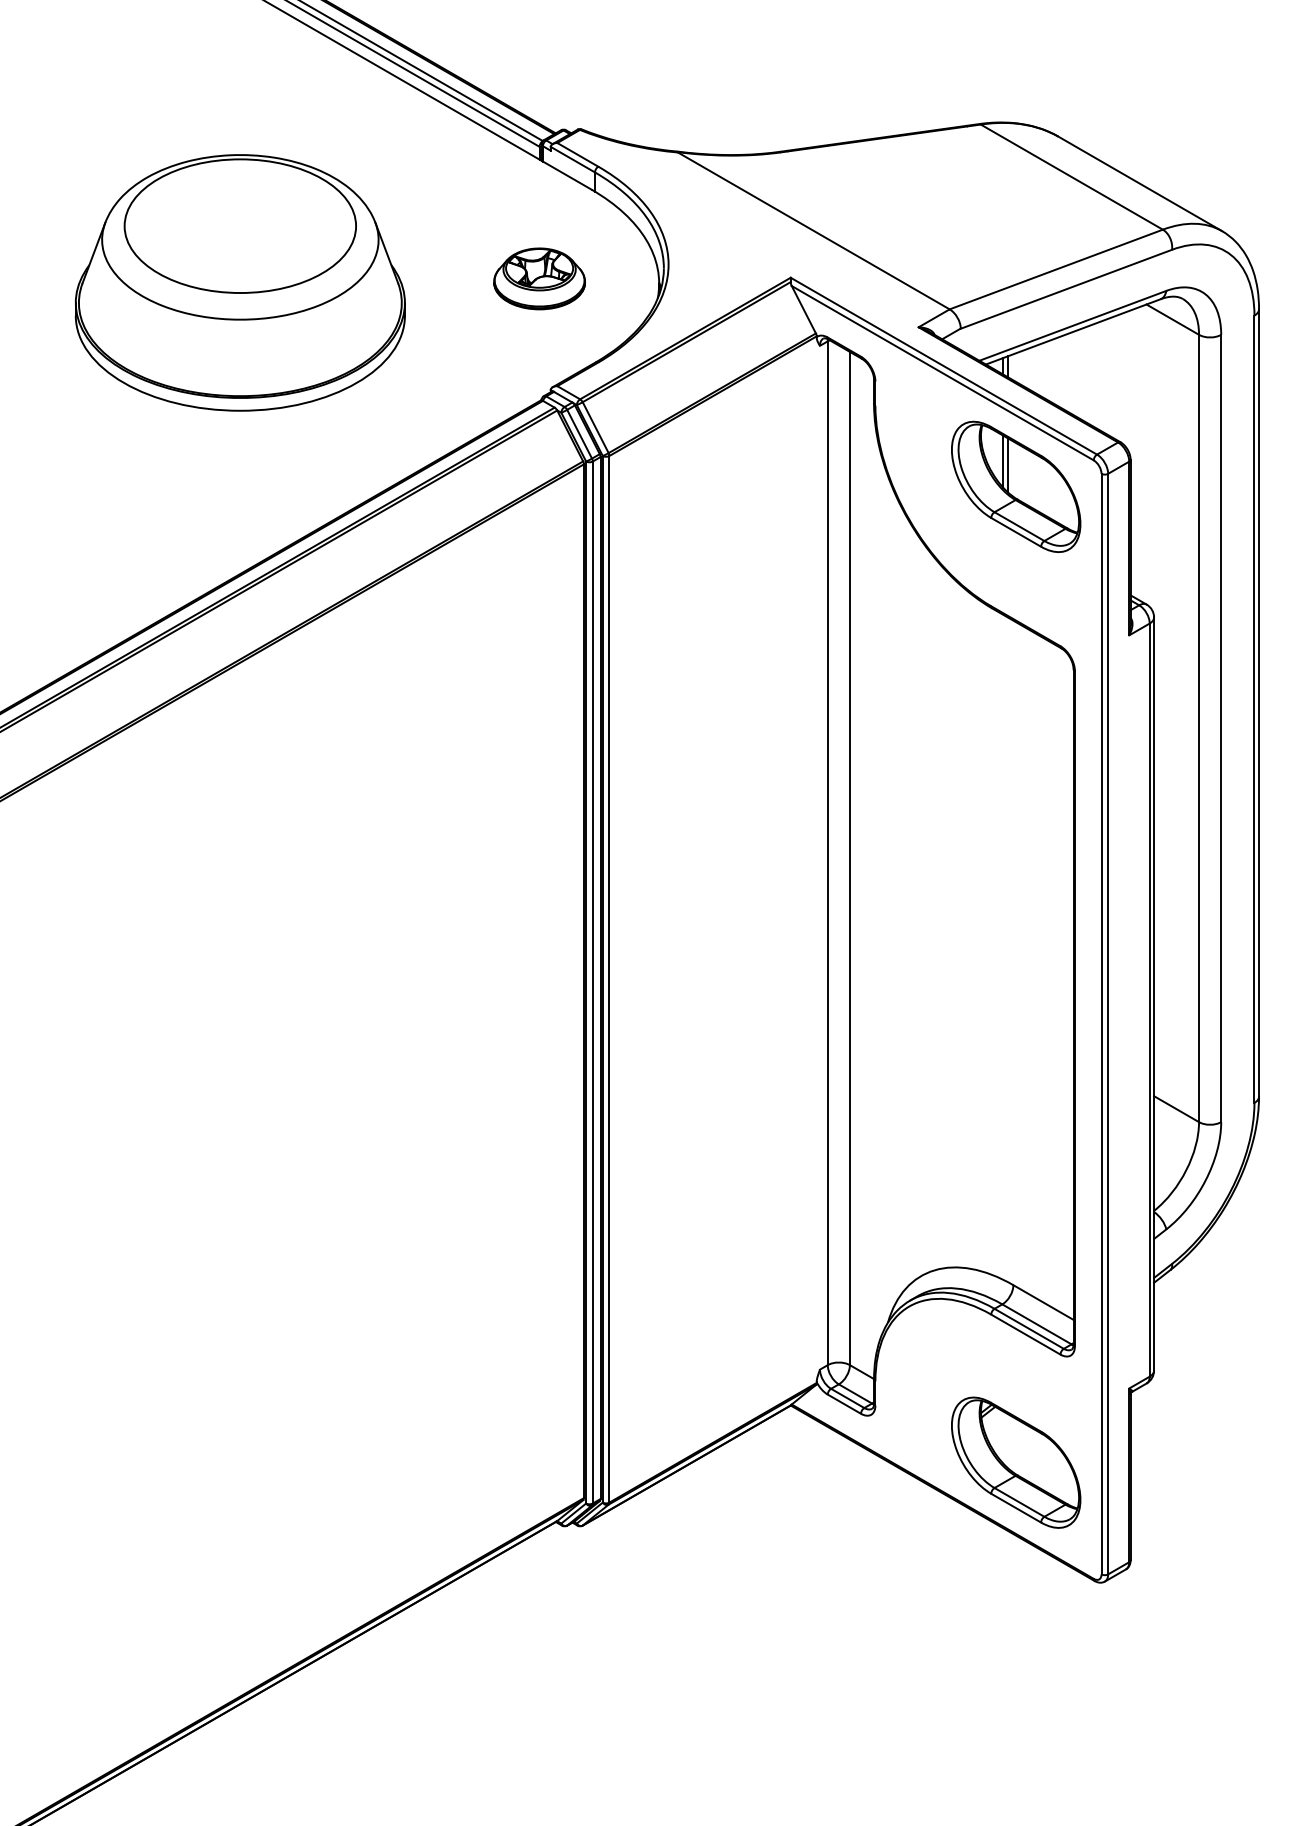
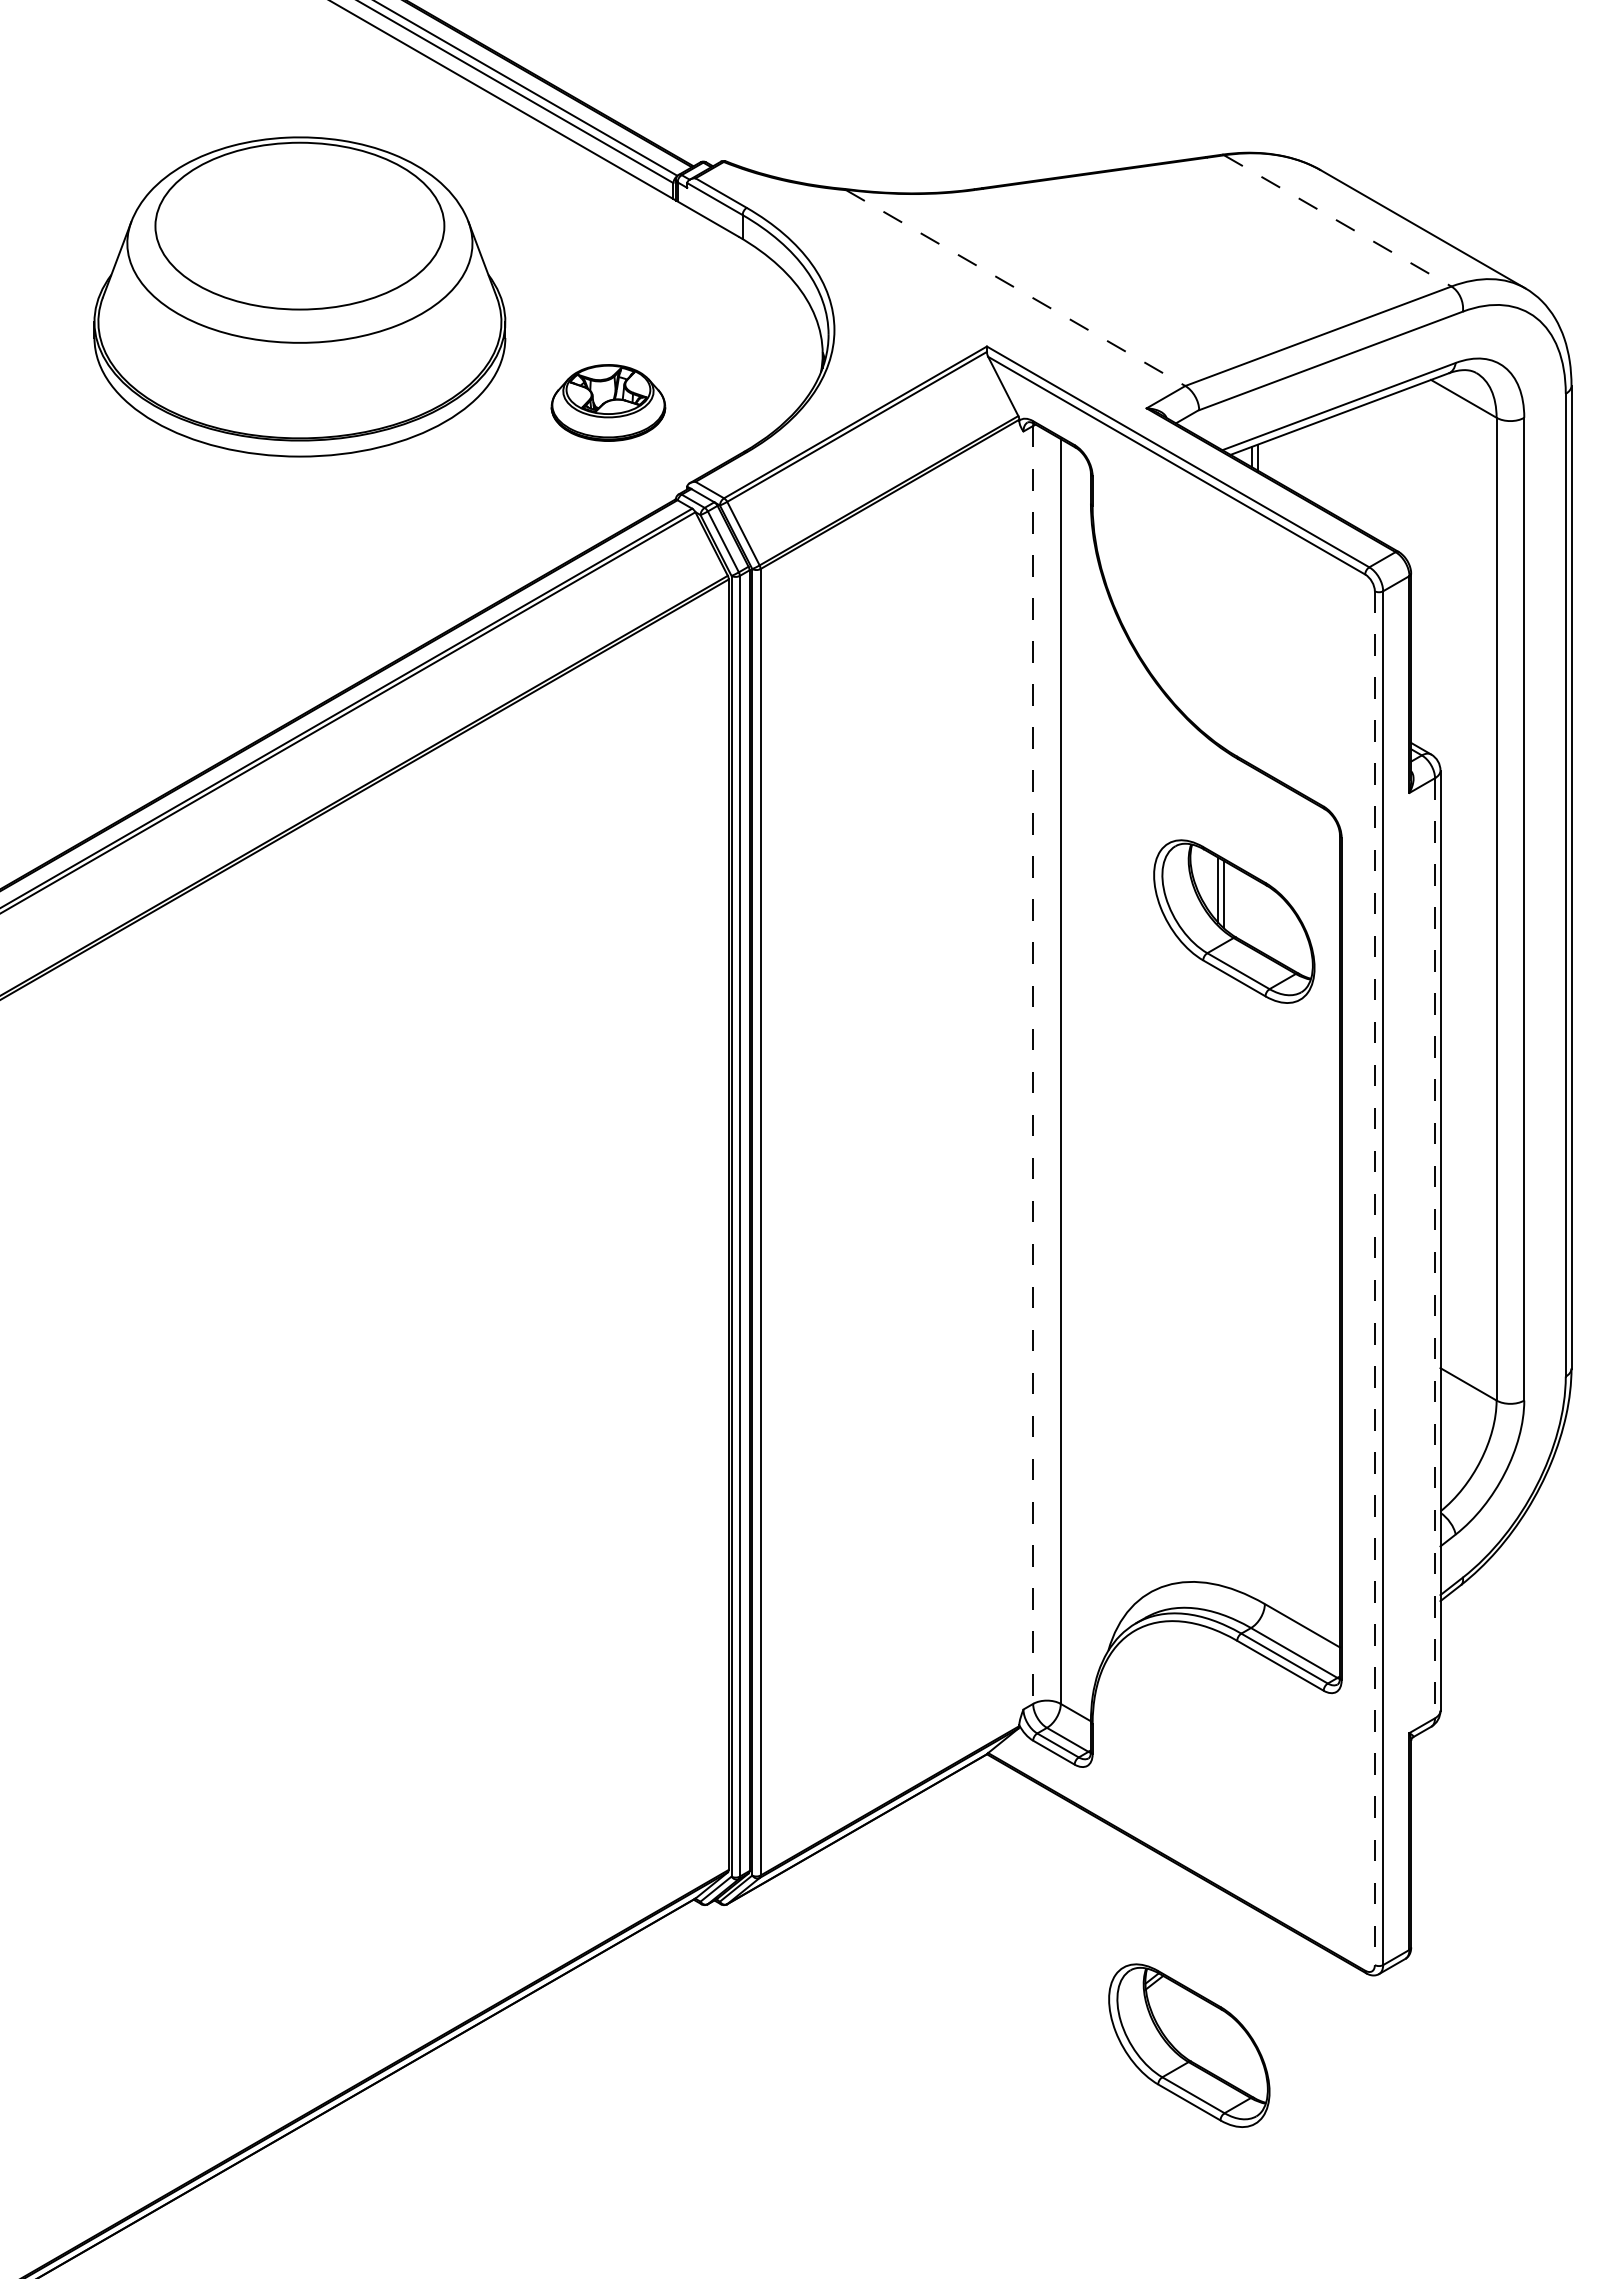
line: (1072, 177) -> (1338, 221), solid -> dashed
line: (813, 231) -> (1015, 288), solid -> dashed
part: (539, 278) -> (608, 402), moved
part: (240, 282) -> (299, 296), moved
part: (1016, 486) -> (1234, 921), moved
line: (828, 852) -> (1033, 1064), solid -> dashed
line: (1150, 1000) -> (1435, 1248), solid -> dashed
line: (1101, 1024) -> (1374, 1278), solid -> dashed
part: (1016, 1462) -> (1189, 2045), moved

